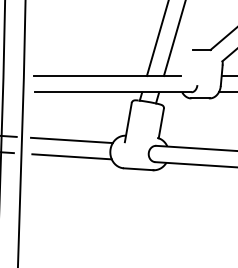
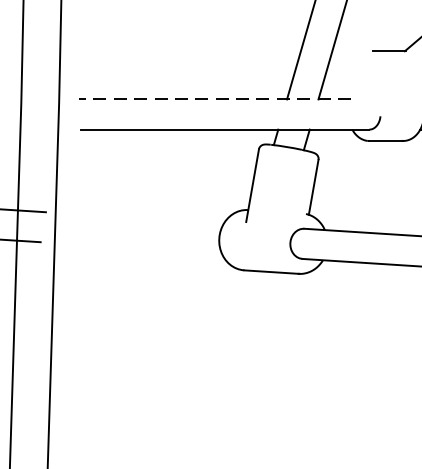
line: (107, 76) -> (214, 100), solid -> dashed
line: (71, 140) -> (147, 218), removed
line: (71, 156) -> (147, 248), removed

